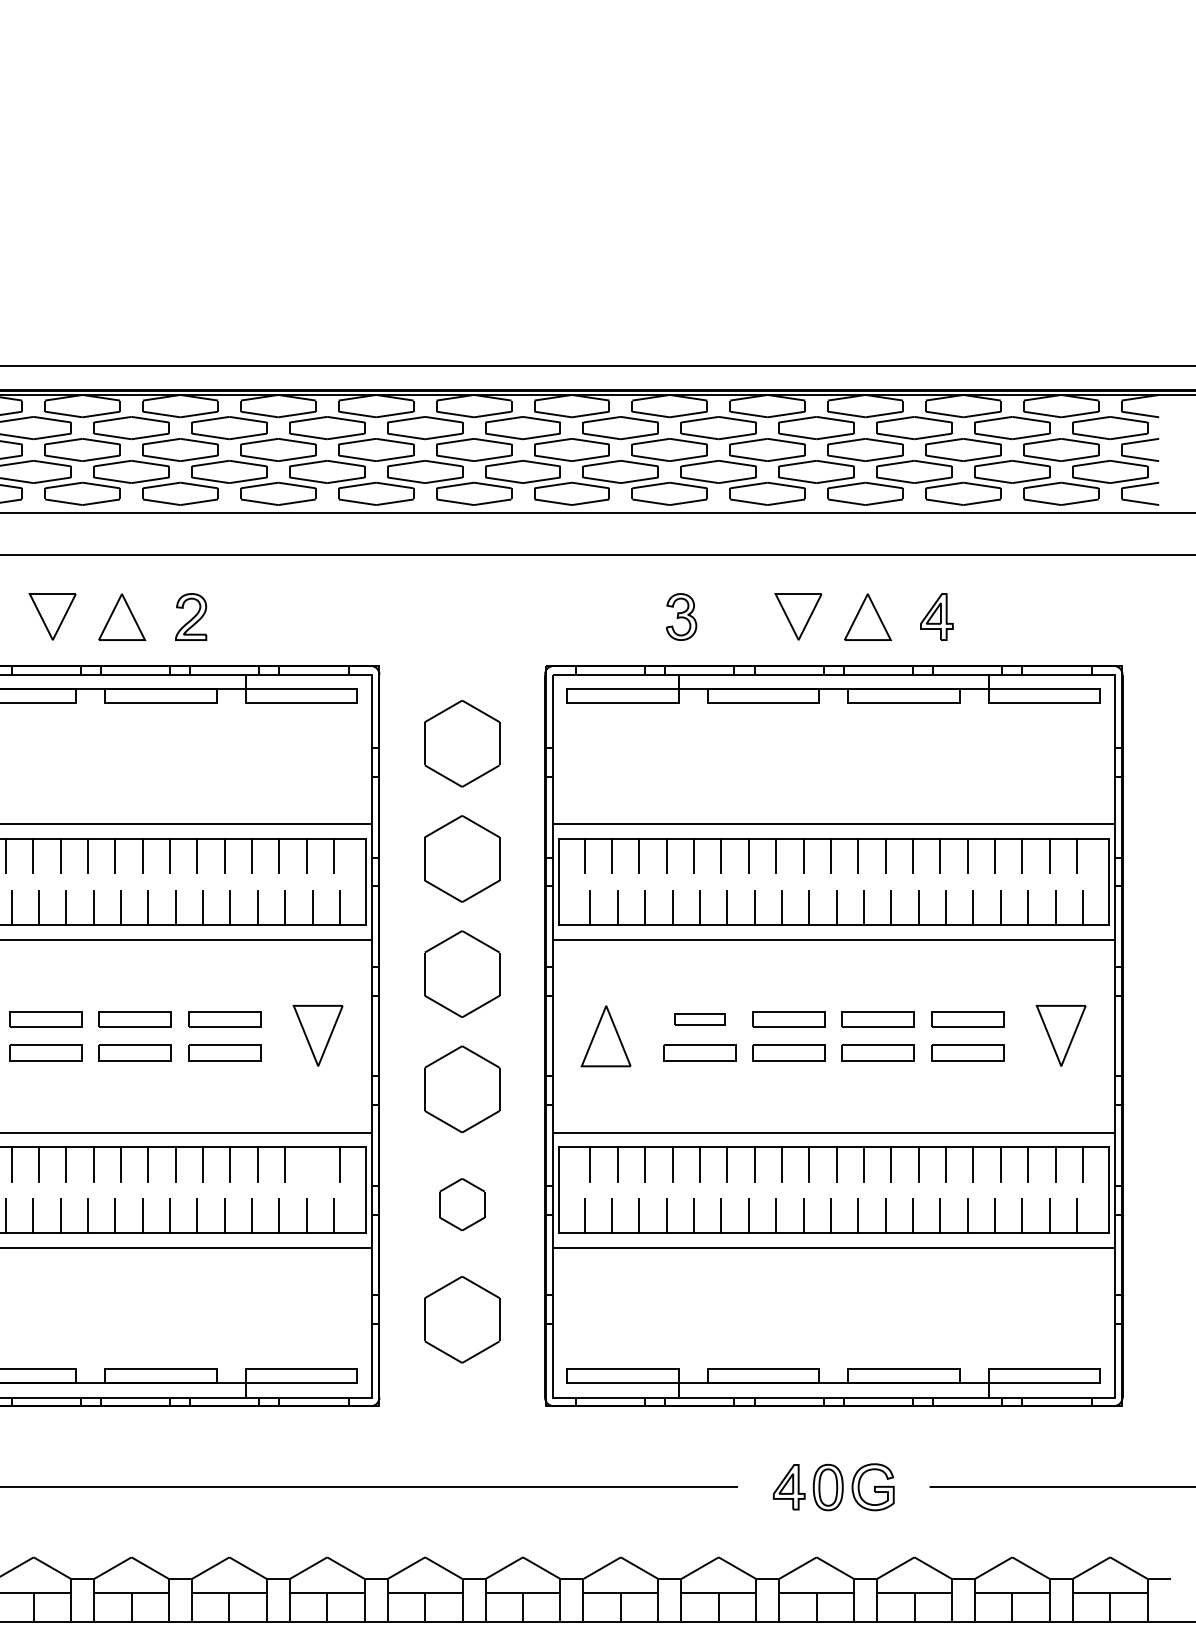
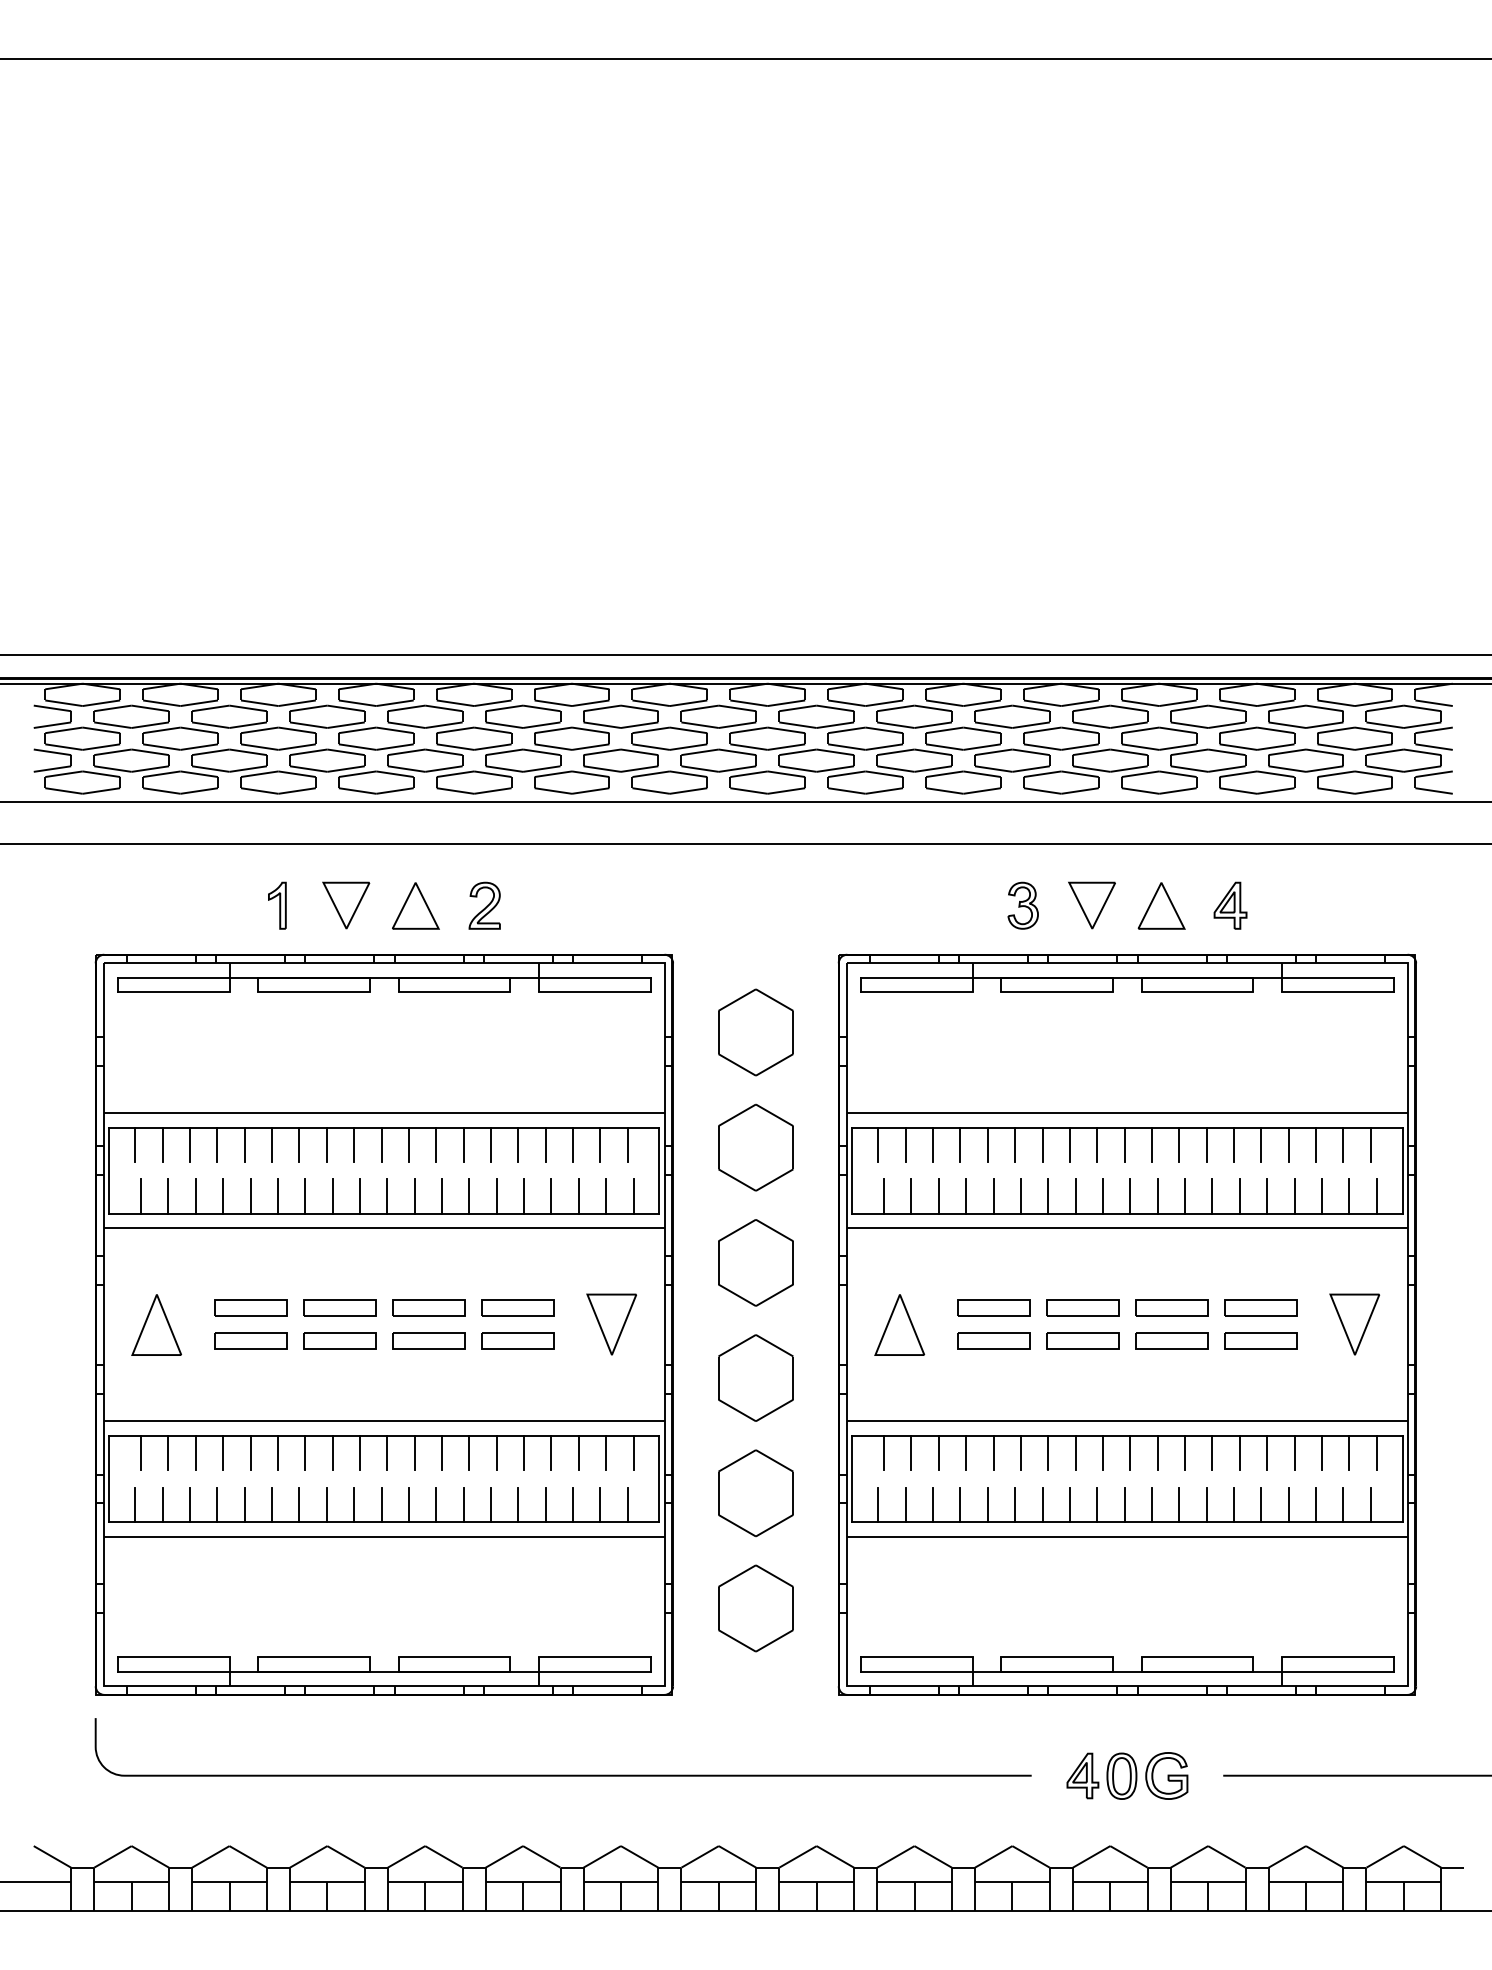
part: (680, 616) -> (1022, 905), moved
part: (699, 1018) -> (993, 1307), size x1.43
line: (312, 1163) -> (606, 1452), added
part: (461, 1204) -> (755, 1493), size x1.67

